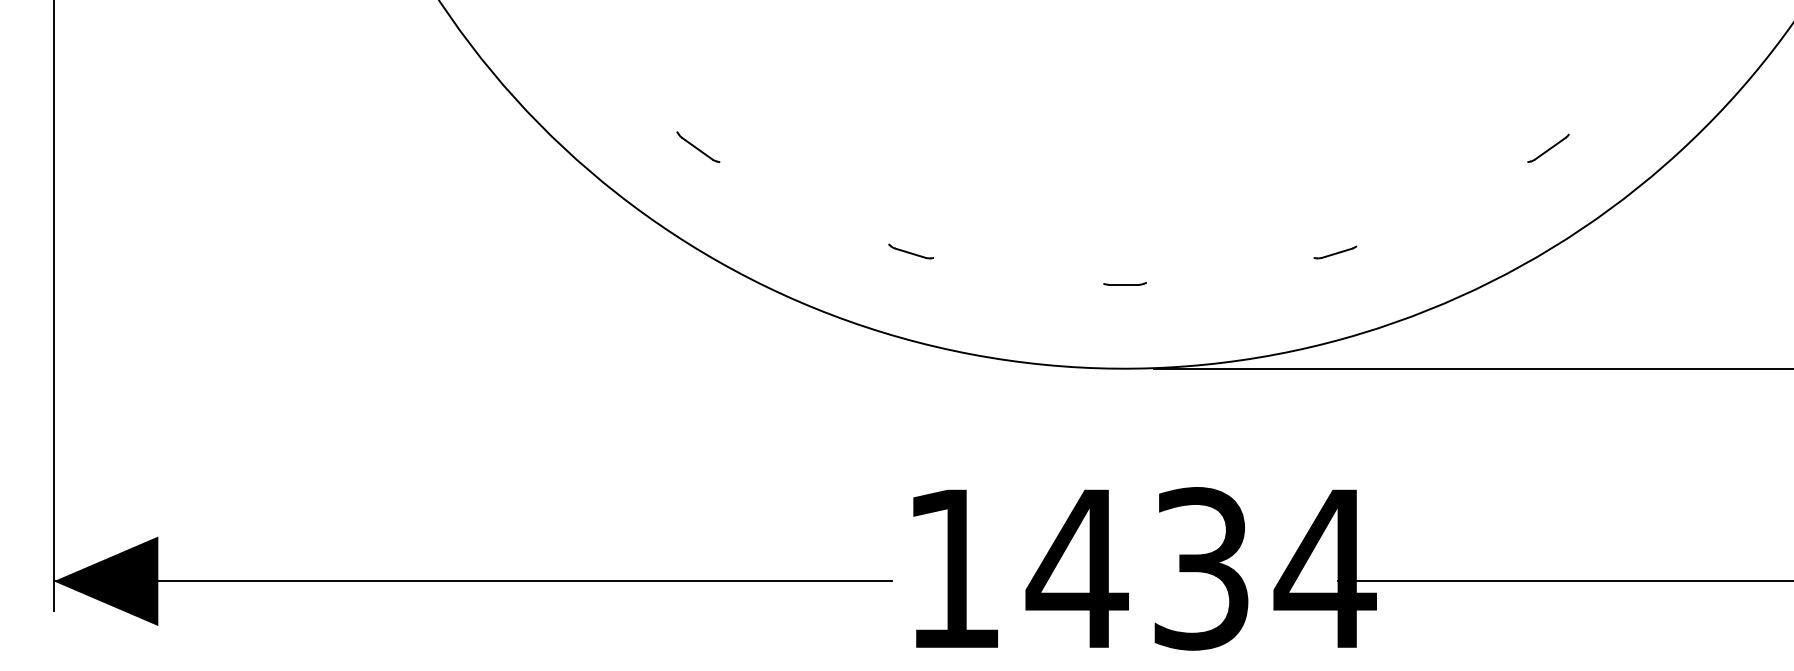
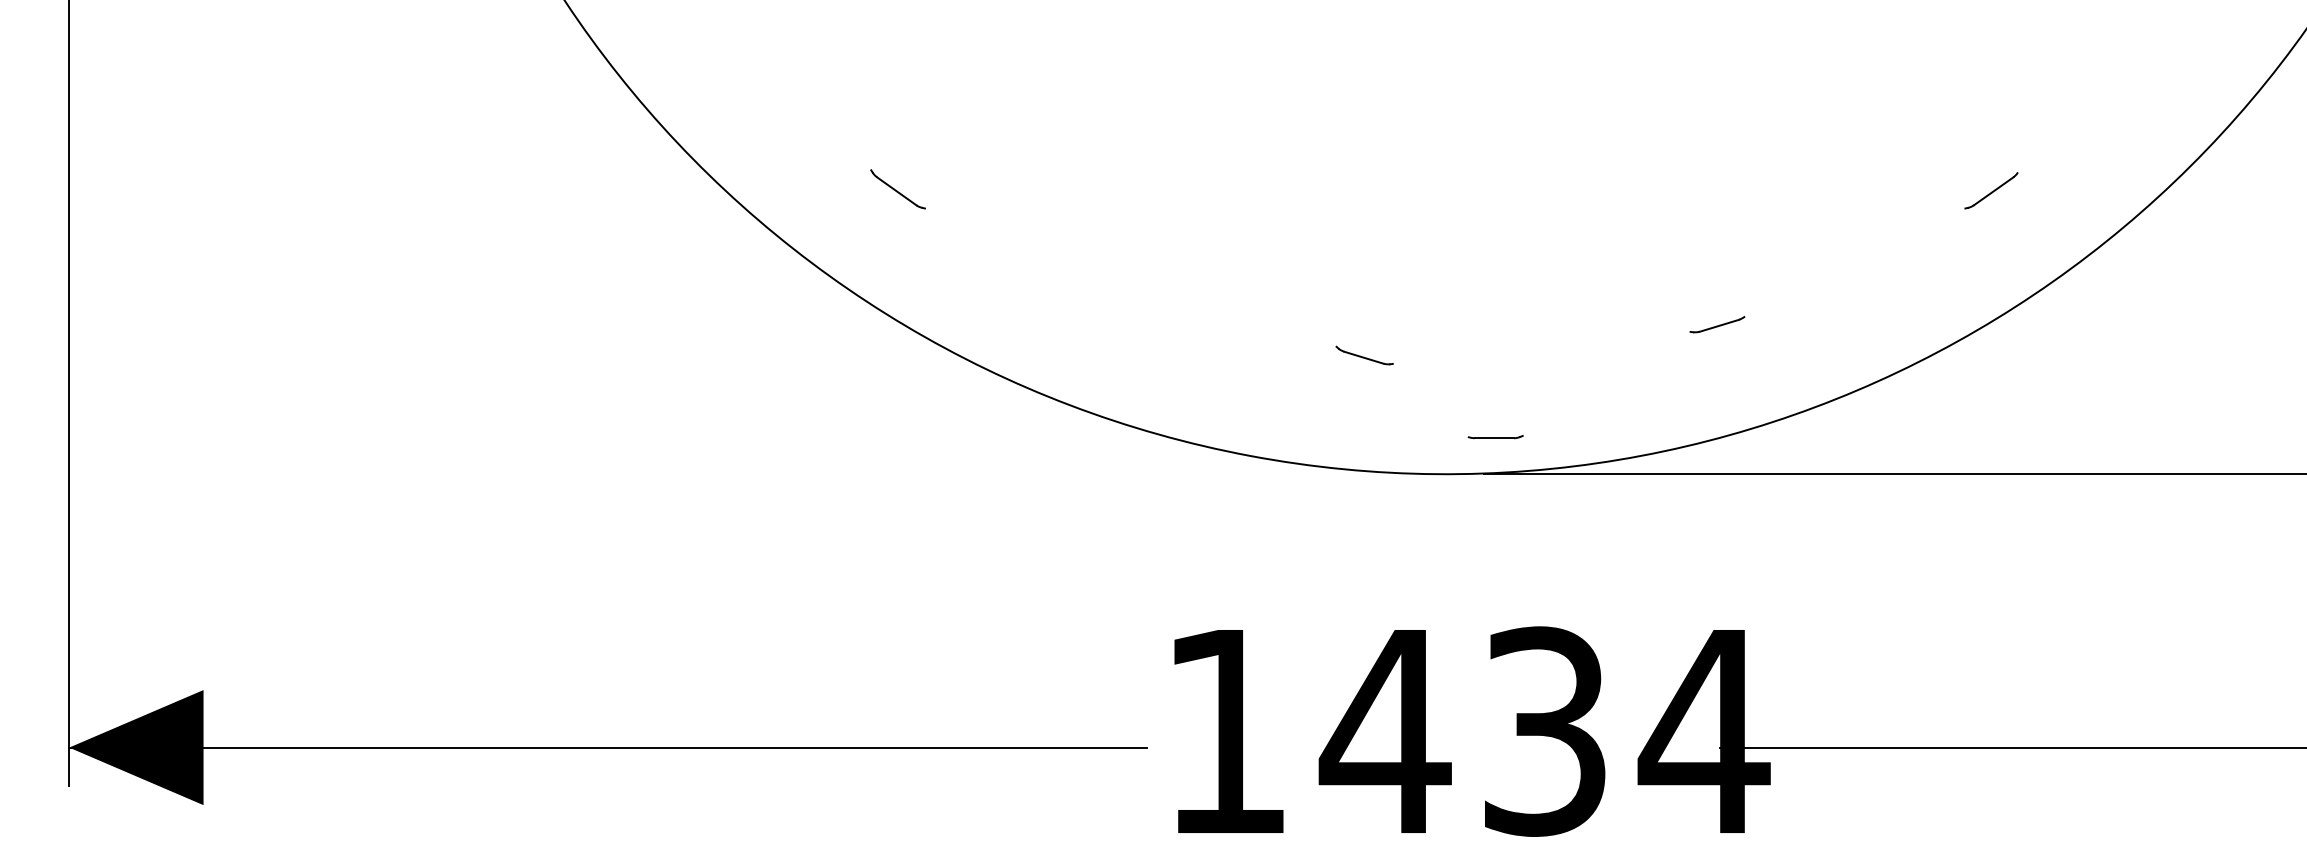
part: (910, 251) -> (1364, 355), moved
part: (1124, 284) -> (1495, 437), moved

